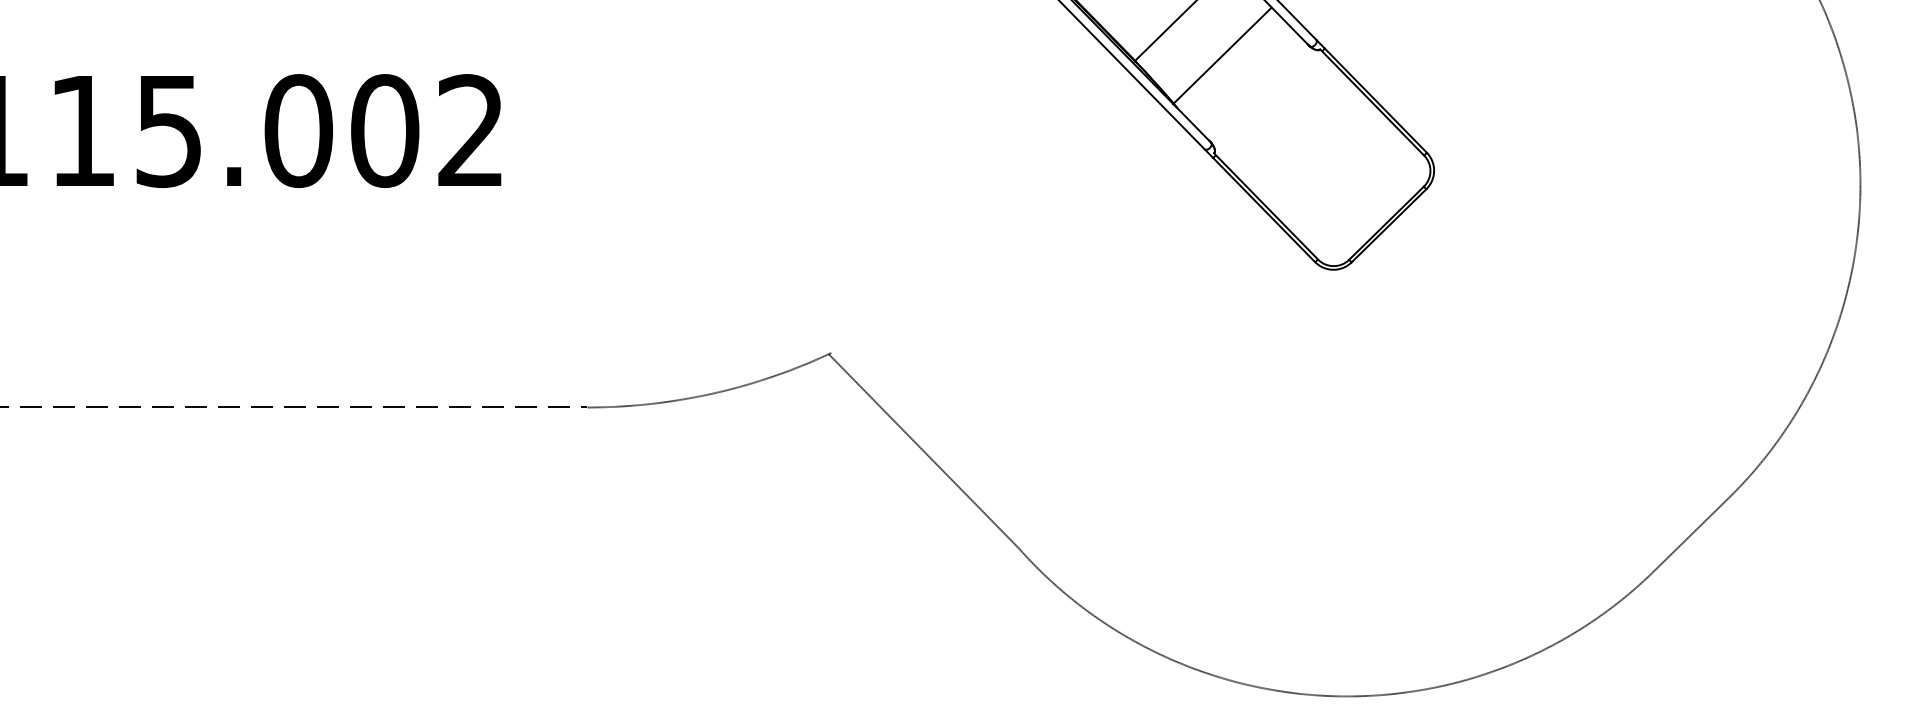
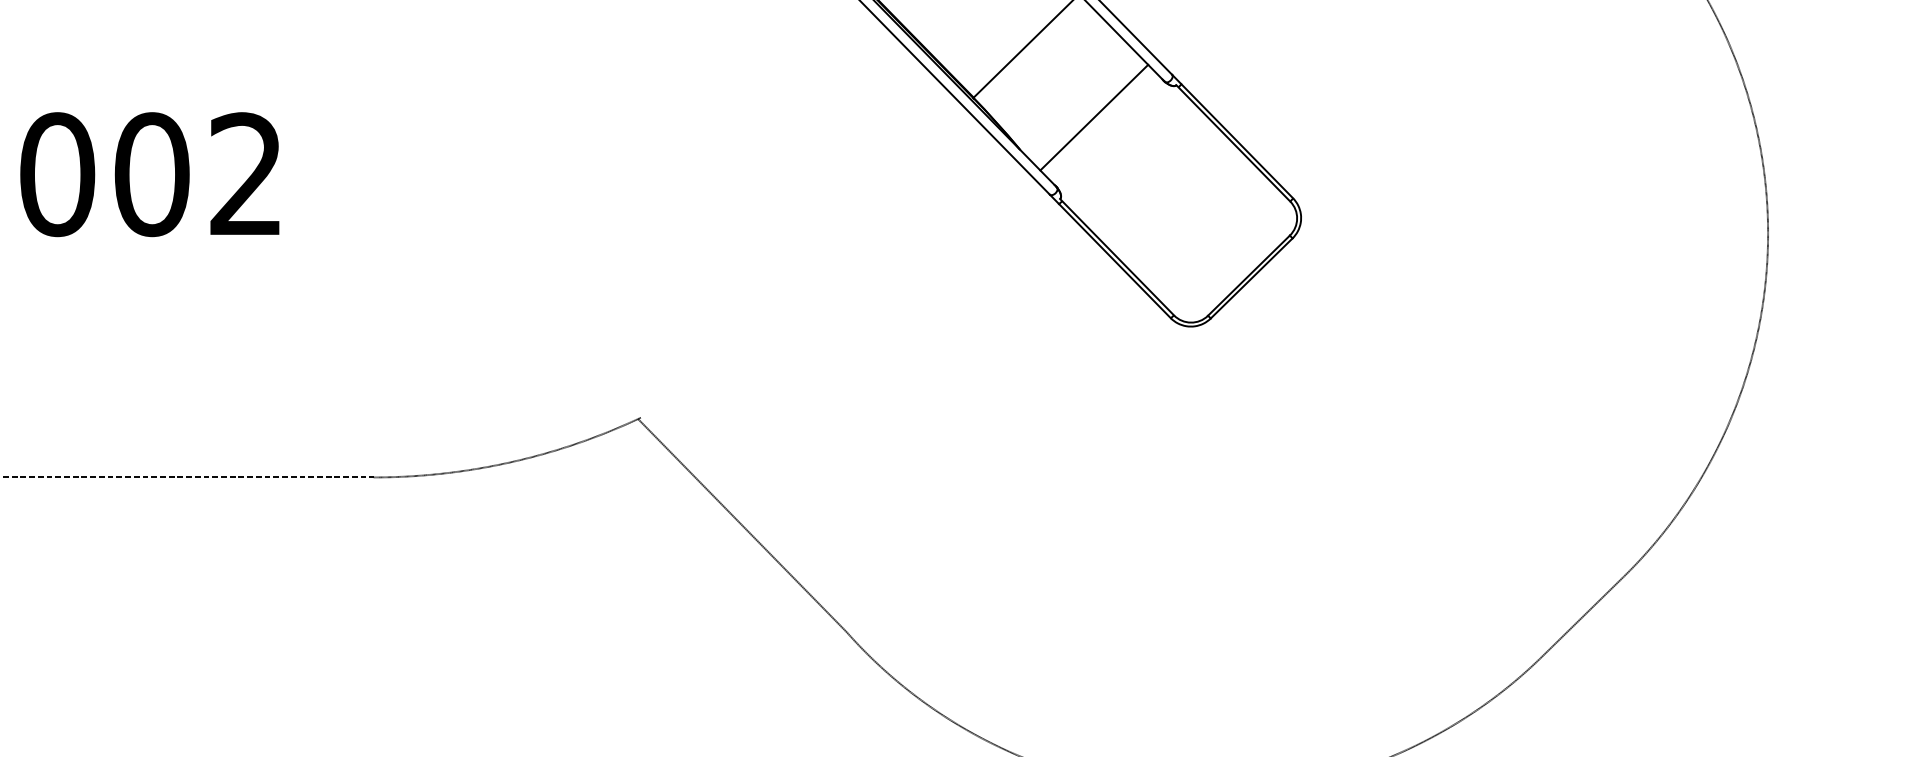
line: (1222, 55) -> (1094, 117), moved

